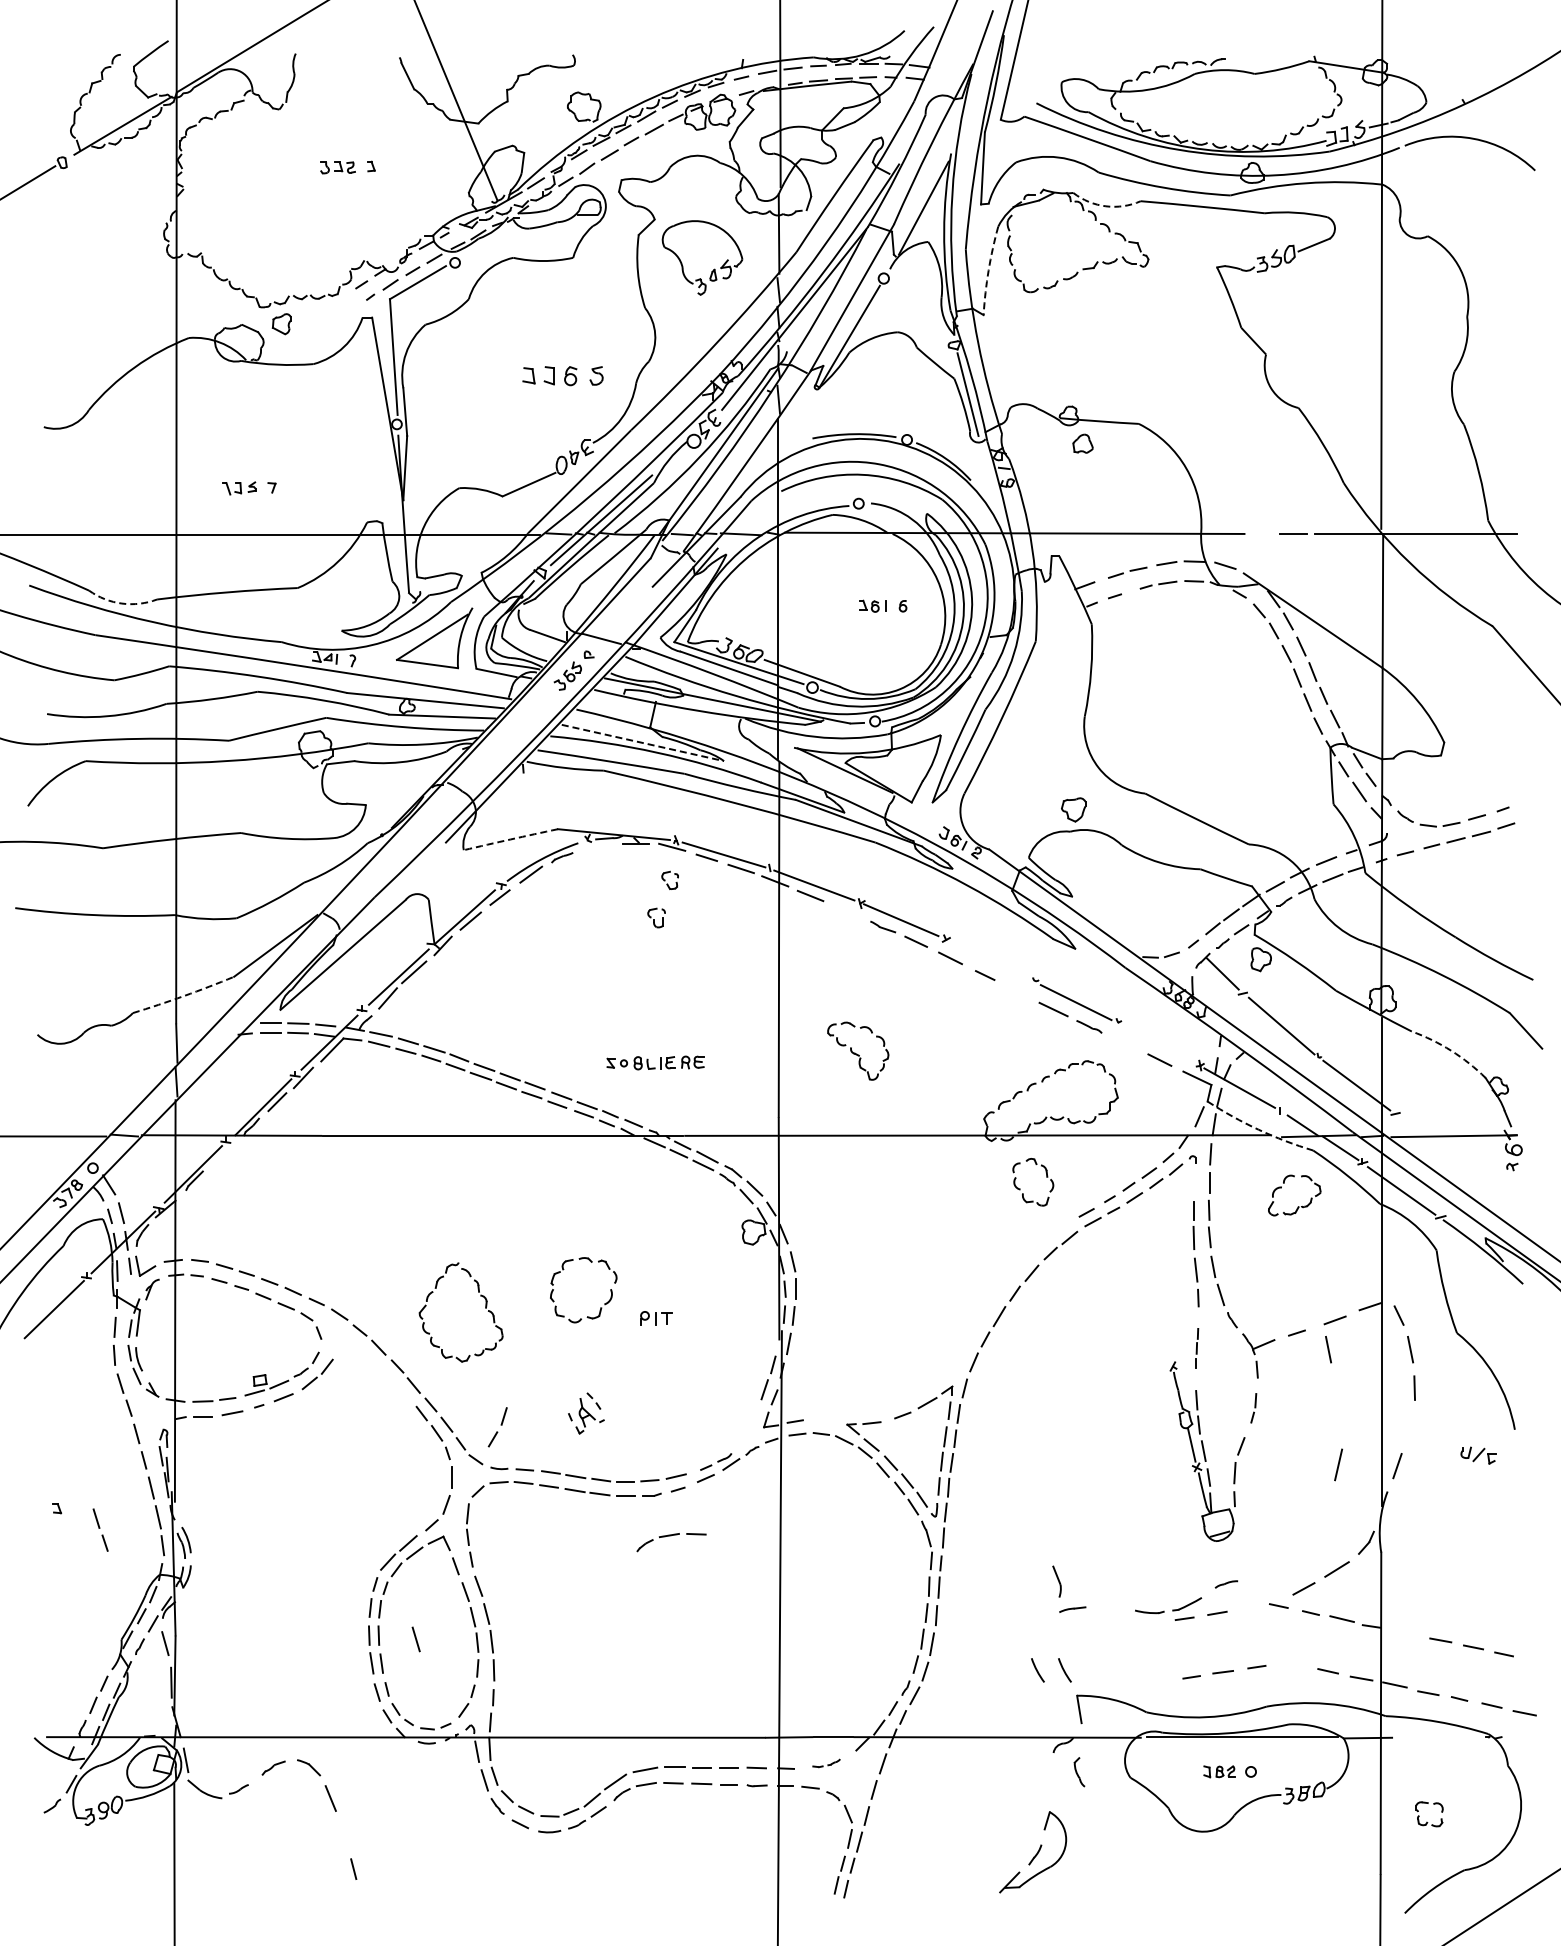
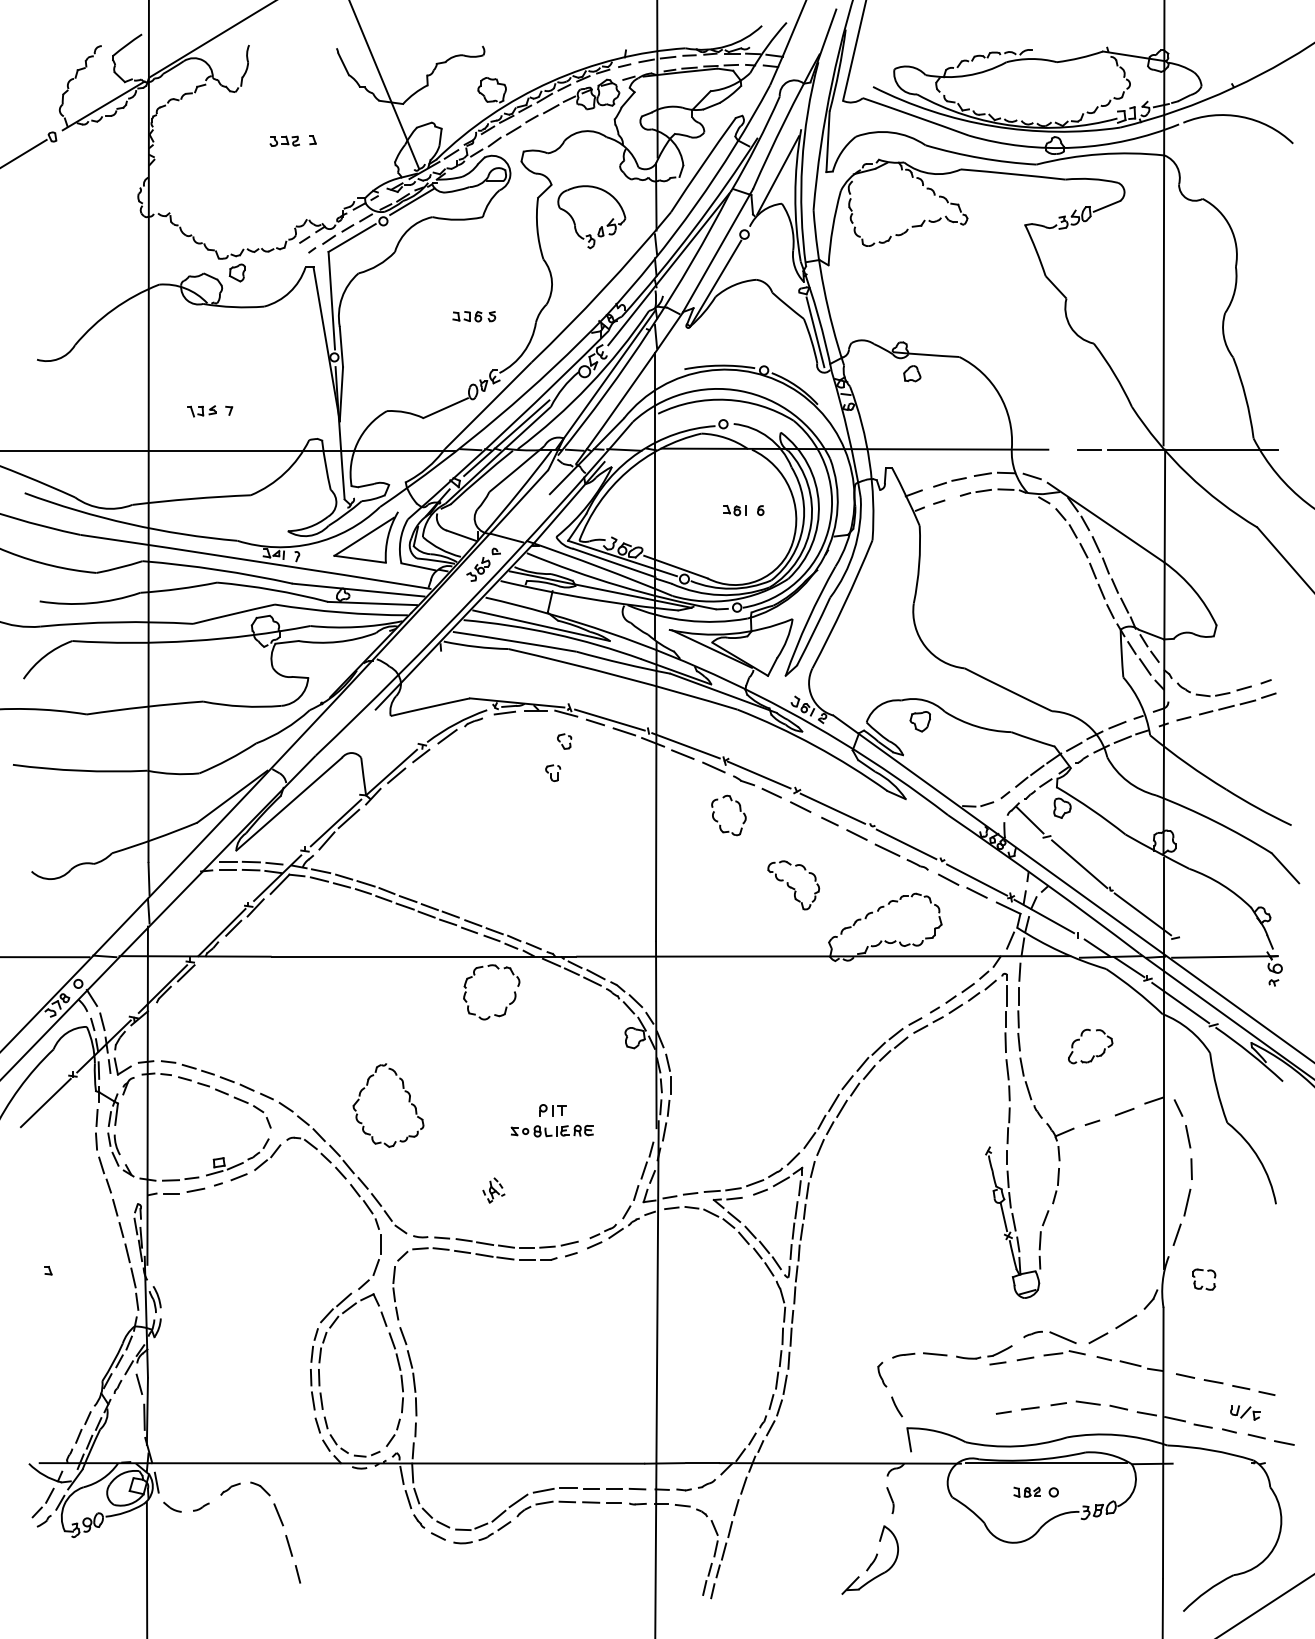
arc: (1105, 206) -> (931, 173), dashed -> solid
line: (489, 239) -> (412, 201), added
arc: (988, 270) -> (832, 227), dashed -> solid
part: (562, 375) -> (473, 316), size x0.62
arc: (121, 603) -> (102, 508), dashed -> solid
line: (643, 743) -> (542, 626), dashed -> solid
part: (1073, 809) -> (920, 721), moved
arc: (510, 839) -> (430, 707), dashed -> solid
line: (599, 846) -> (505, 712), added
line: (847, 911) -> (713, 767), added
line: (988, 960) -> (832, 808), added
line: (1016, 991) -> (856, 835), added
arc: (183, 996) -> (154, 839), dashed -> solid
line: (1125, 1044) -> (948, 879), added
line: (1159, 1044) -> (976, 879), added
part: (858, 1050) -> (793, 884), moved
arc: (1451, 1050) -> (1222, 884), dashed -> solid
part: (655, 1062) -> (552, 1130), moved
arc: (1258, 1129) -> (1060, 951), dashed -> solid
line: (220, 1155) -> (185, 973), added
part: (1046, 1177) -> (740, 811), moved
line: (1194, 1182) -> (1006, 995), added
part: (1297, 1206) -> (1092, 1055), moved
part: (600, 1307) -> (505, 1006), moved
part: (971, 1337) -> (818, 1126), added
part: (1197, 1348) -> (1008, 1135), size x1.67
line: (1328, 1349) -> (1119, 1136), removed
part: (380, 1370) -> (320, 1154), added
part: (1253, 1408) -> (1055, 1186), size x1.43
part: (585, 1413) -> (493, 1190), size x0.71
part: (497, 1427) -> (630, 1202), moved
part: (1478, 1455) -> (1245, 1412), moved
line: (1338, 1464) -> (1187, 1202), moved
part: (100, 1529) -> (84, 1288), removed
part: (671, 1542) -> (565, 1299), removed
part: (1056, 1581) -> (889, 1500), moved
line: (1261, 1587) -> (1062, 1337), added
line: (1109, 1607) -> (934, 1353), added
line: (1250, 1607) -> (1053, 1353), added
line: (1407, 1633) -> (1185, 1375), added
line: (415, 1639) -> (288, 1545), moved
line: (1291, 1665) -> (1087, 1402), added
arc: (1037, 1670) -> (873, 1407), removed
part: (826, 1763) -> (696, 1485), size x1.67
part: (1079, 1772) -> (882, 1374), moved
part: (50, 1784) -> (42, 1503), added
part: (204, 1789) -> (172, 1507), size x0.62
part: (1427, 1821) -> (1202, 1285), moved

